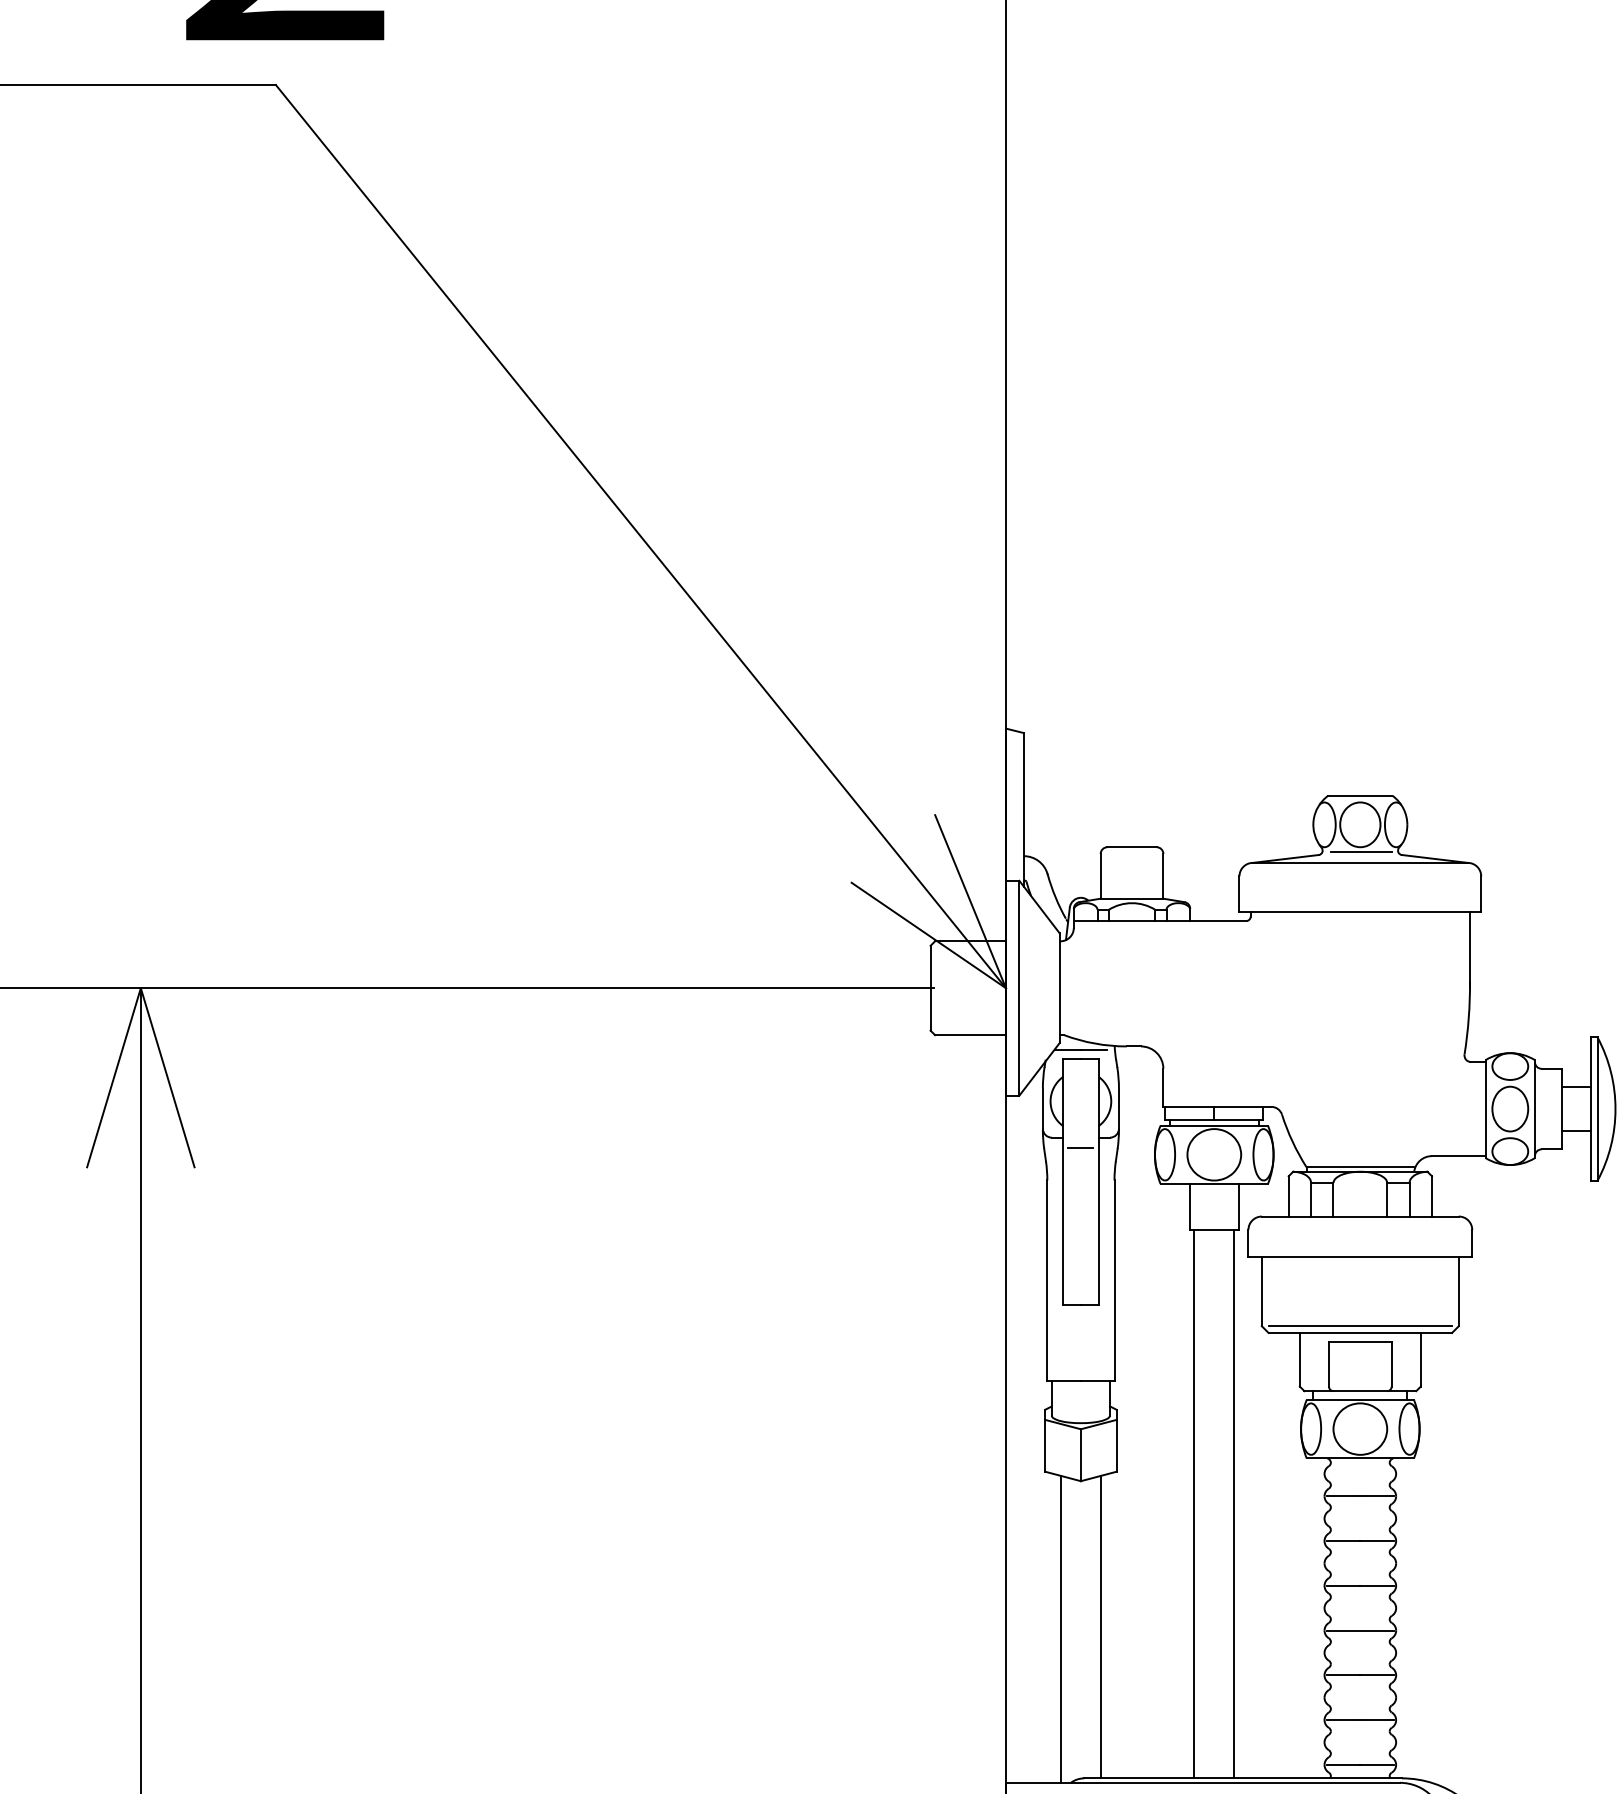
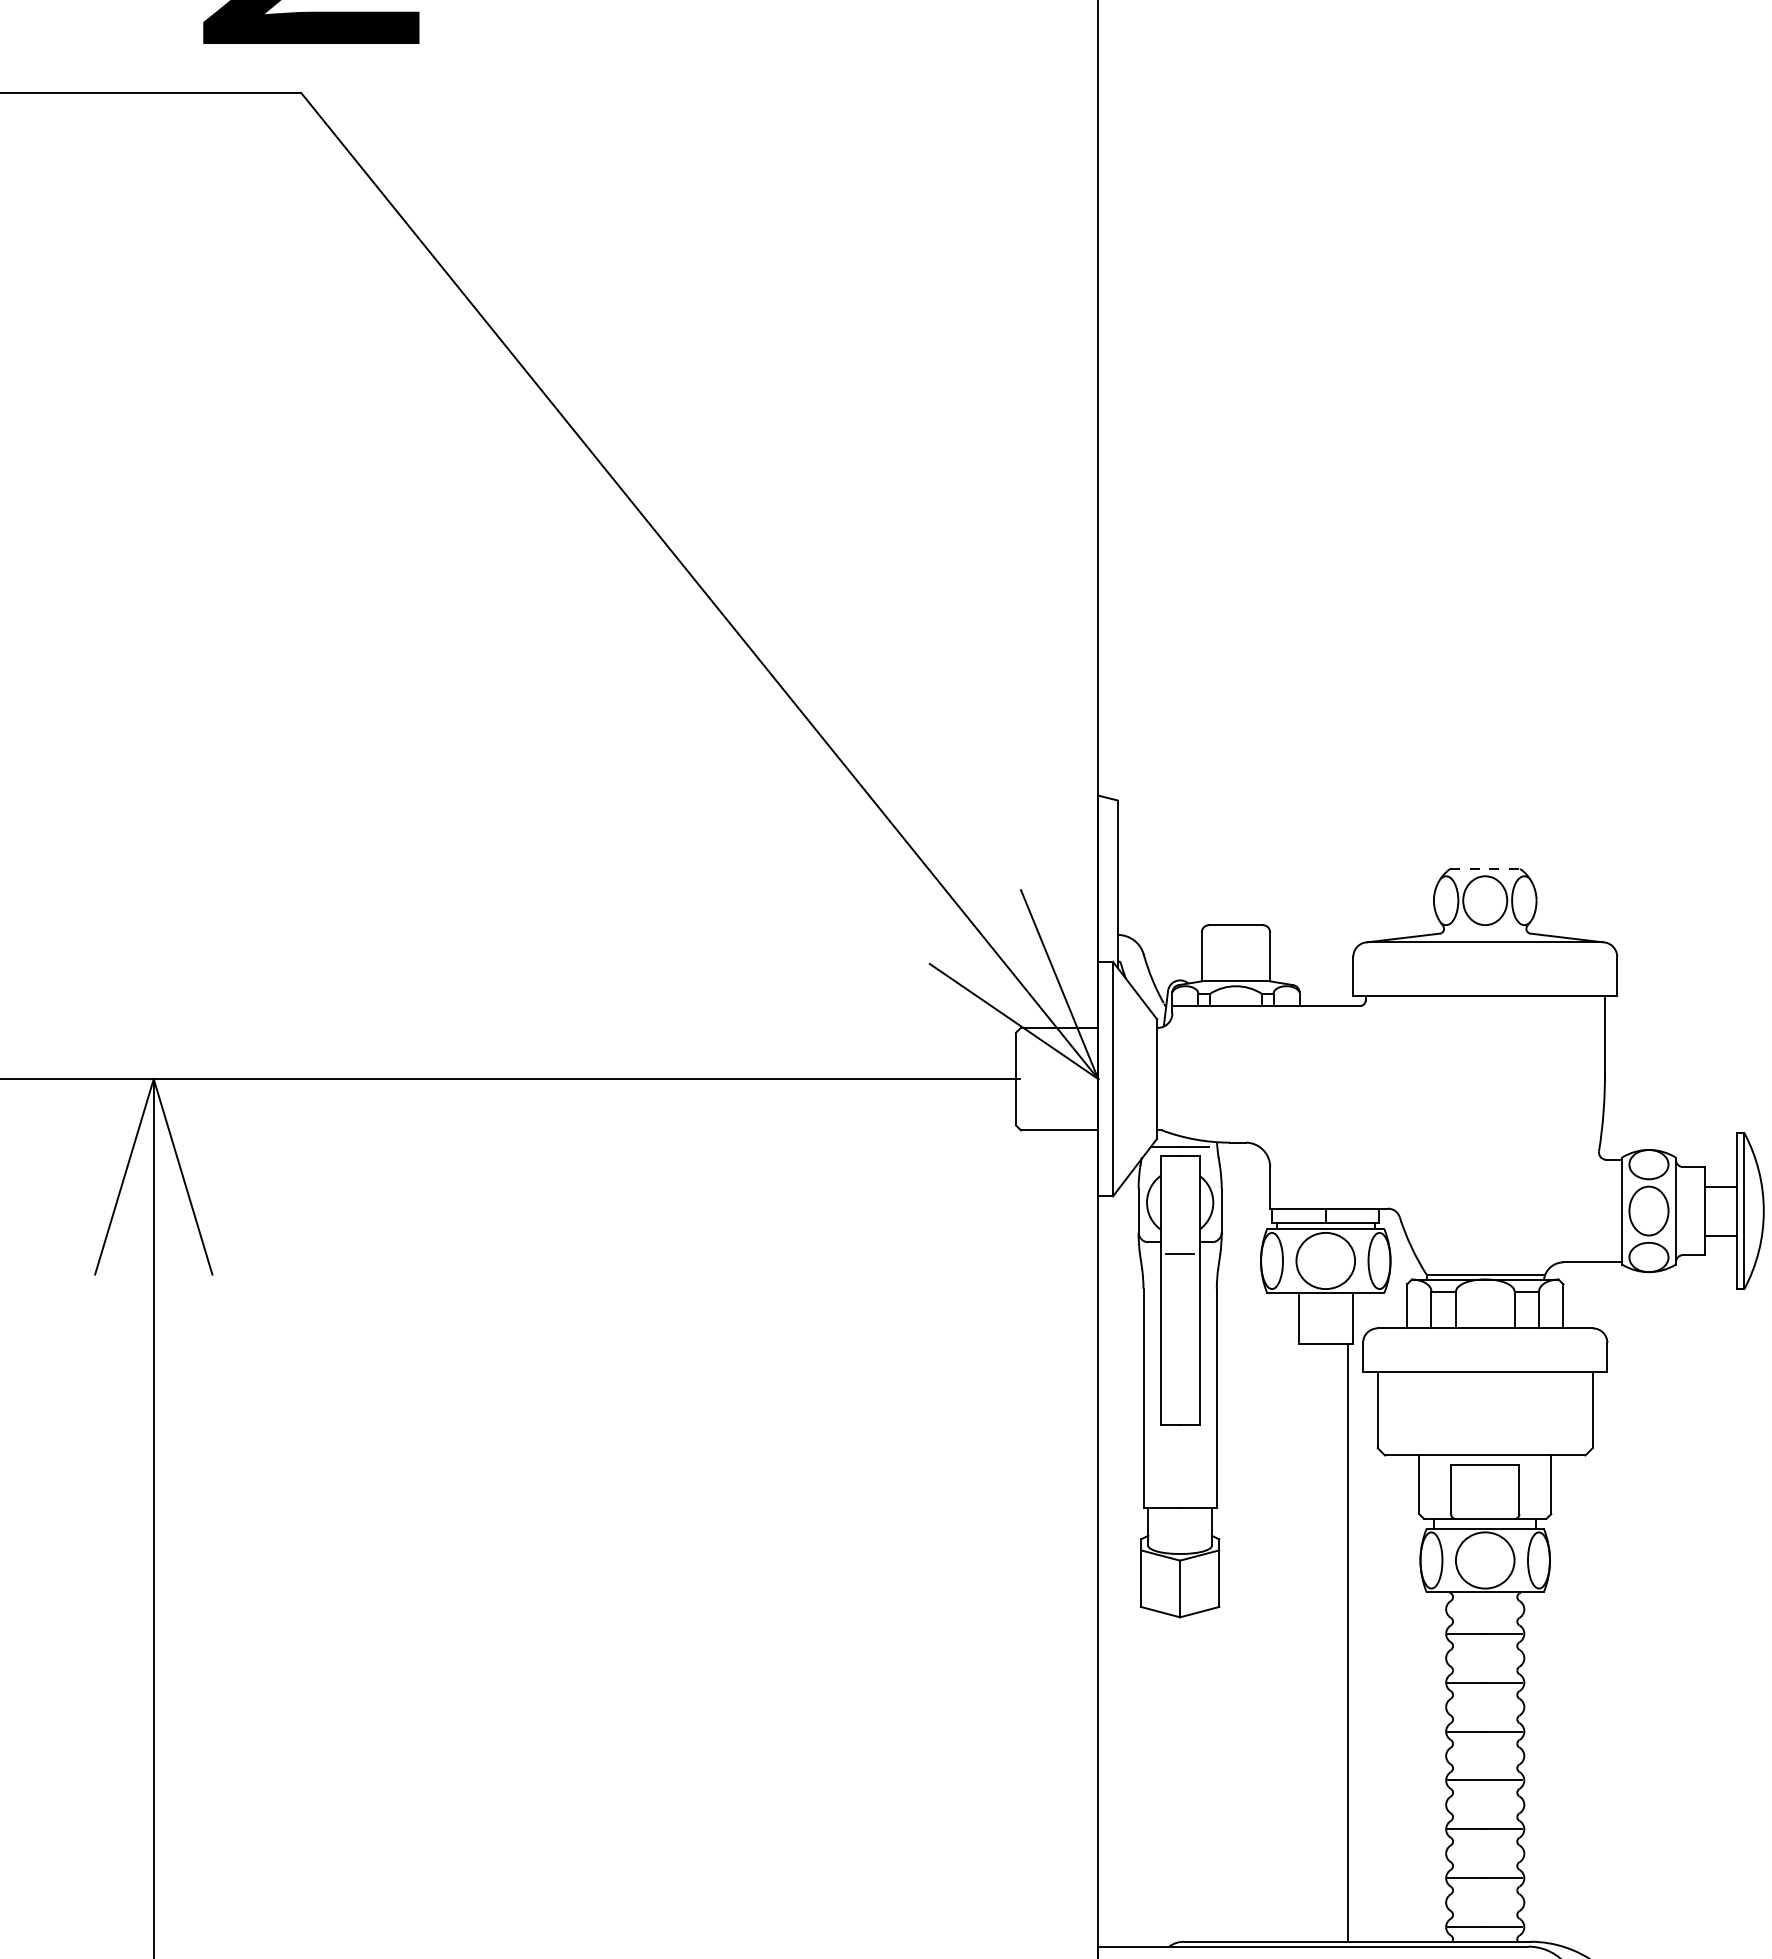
line: (1360, 795) -> (1485, 868), solid -> dashed
line: (1360, 852) -> (1485, 930), removed
line: (1360, 1326) -> (1485, 1448), removed
line: (1193, 1504) -> (1303, 1642), removed
line: (1101, 1626) -> (1202, 1776), removed
line: (1061, 1628) -> (1158, 1778), removed

